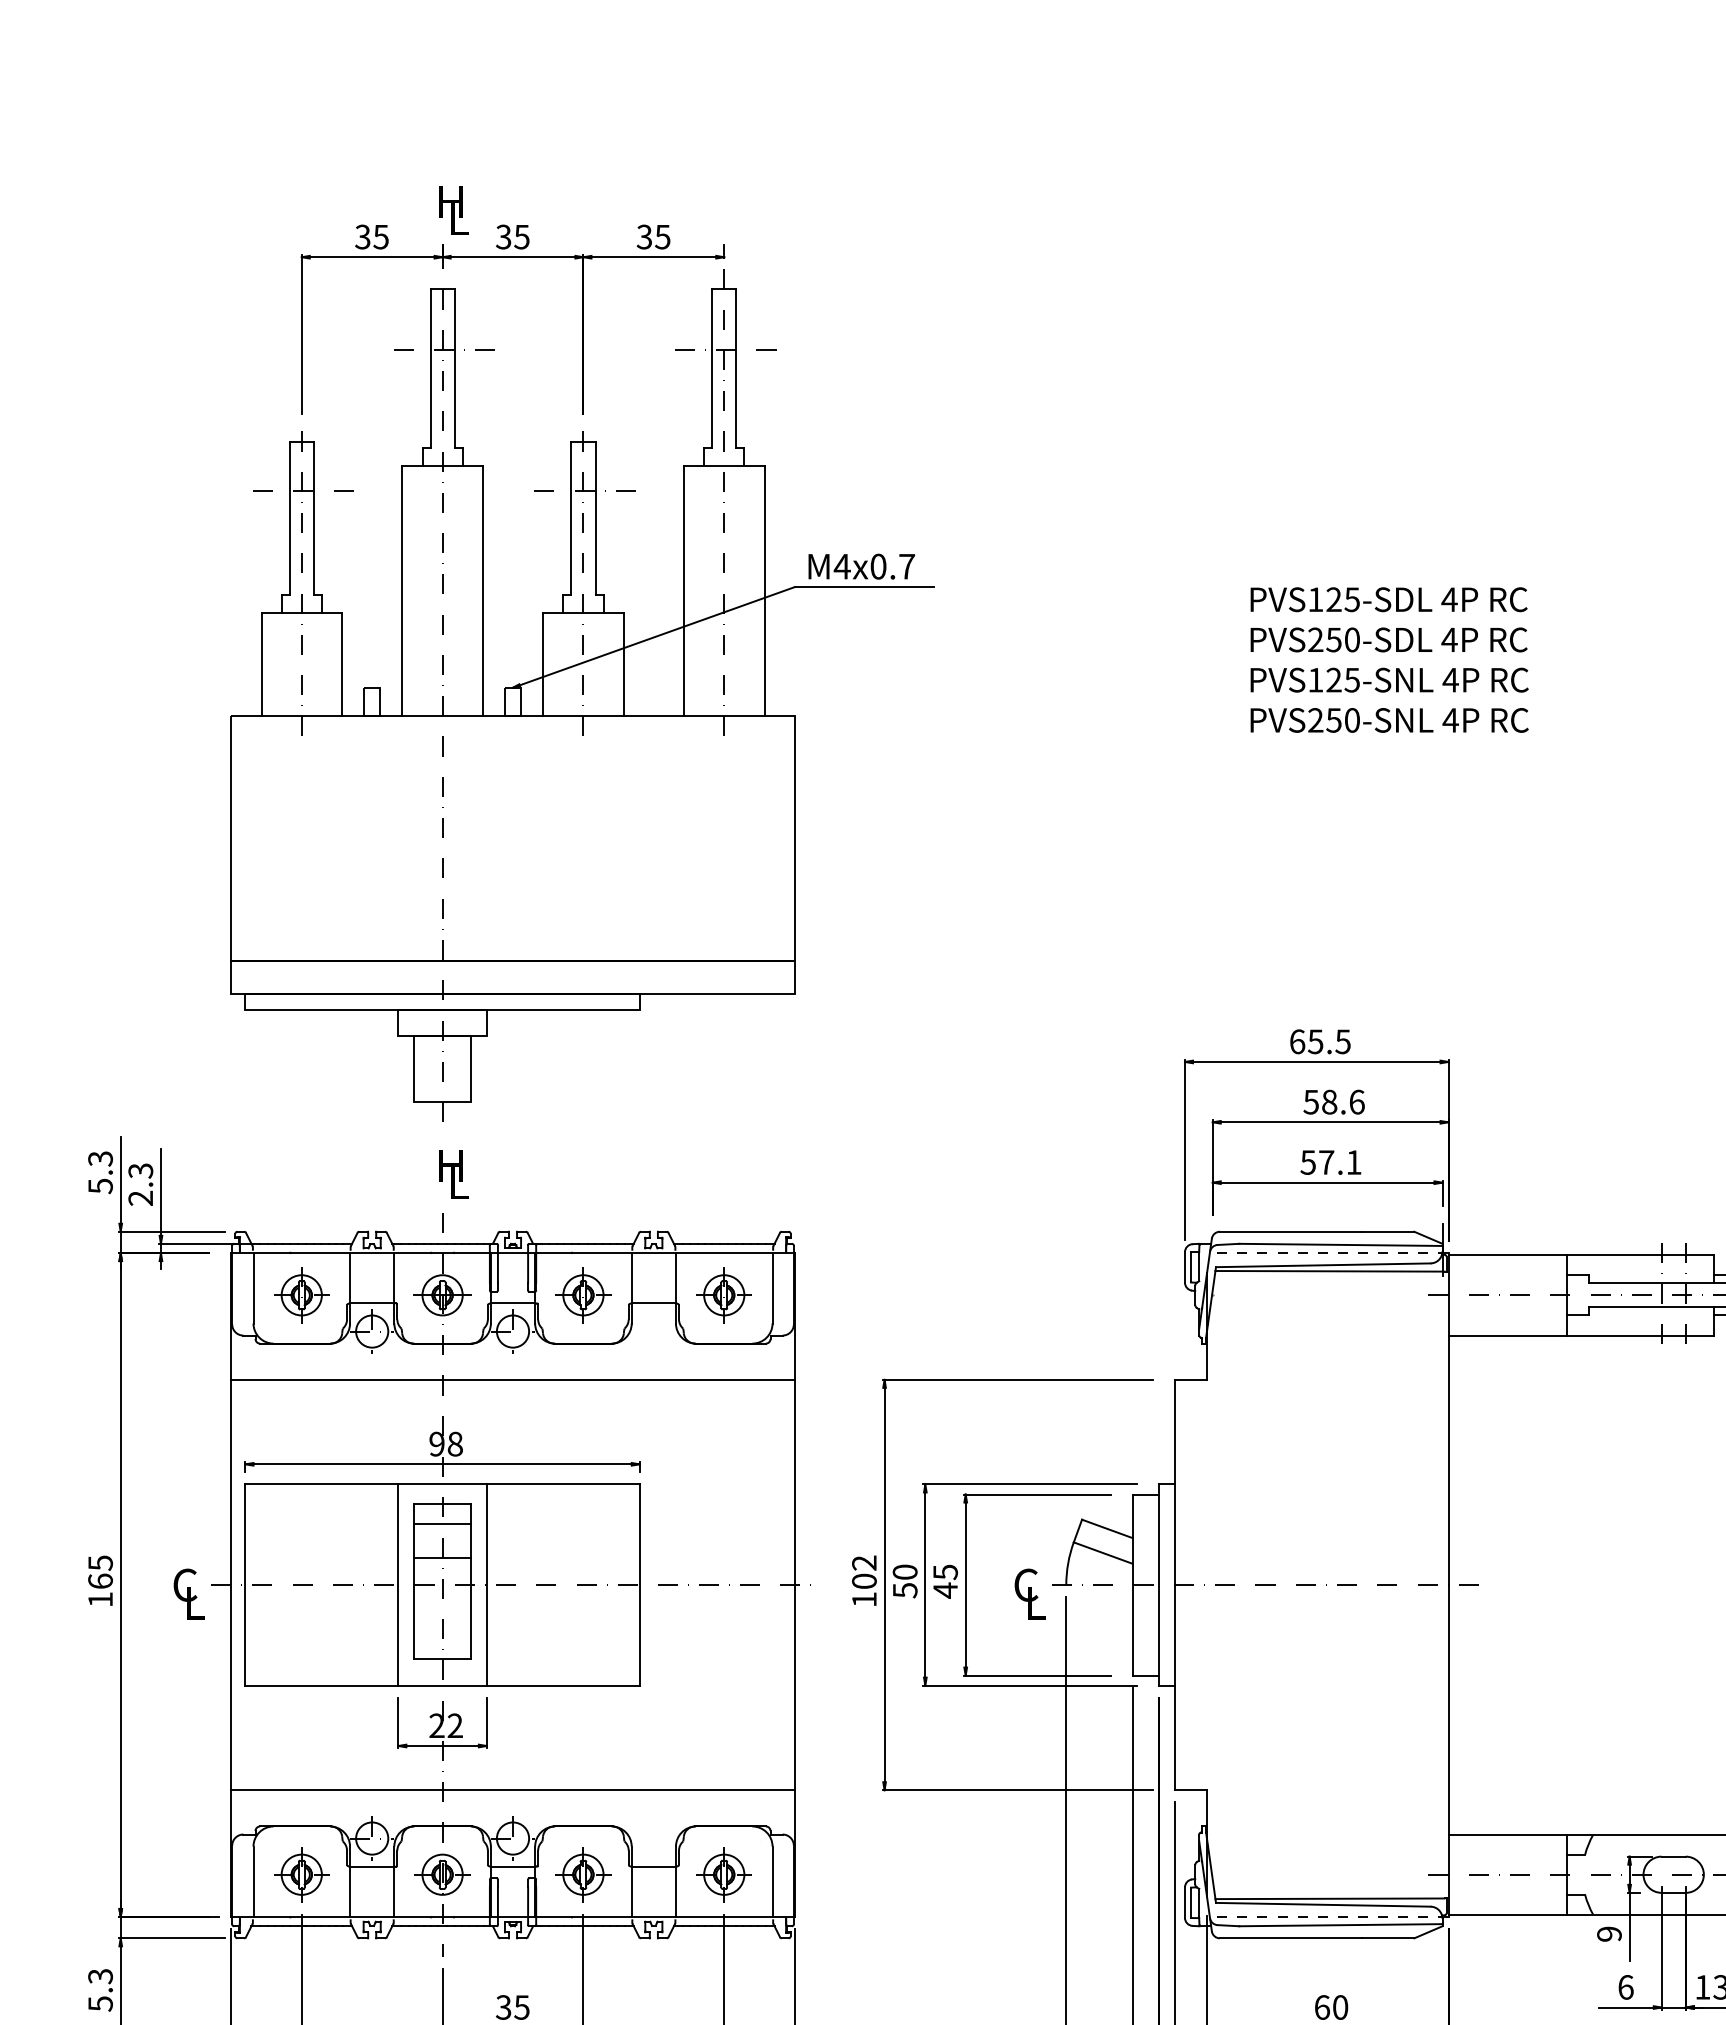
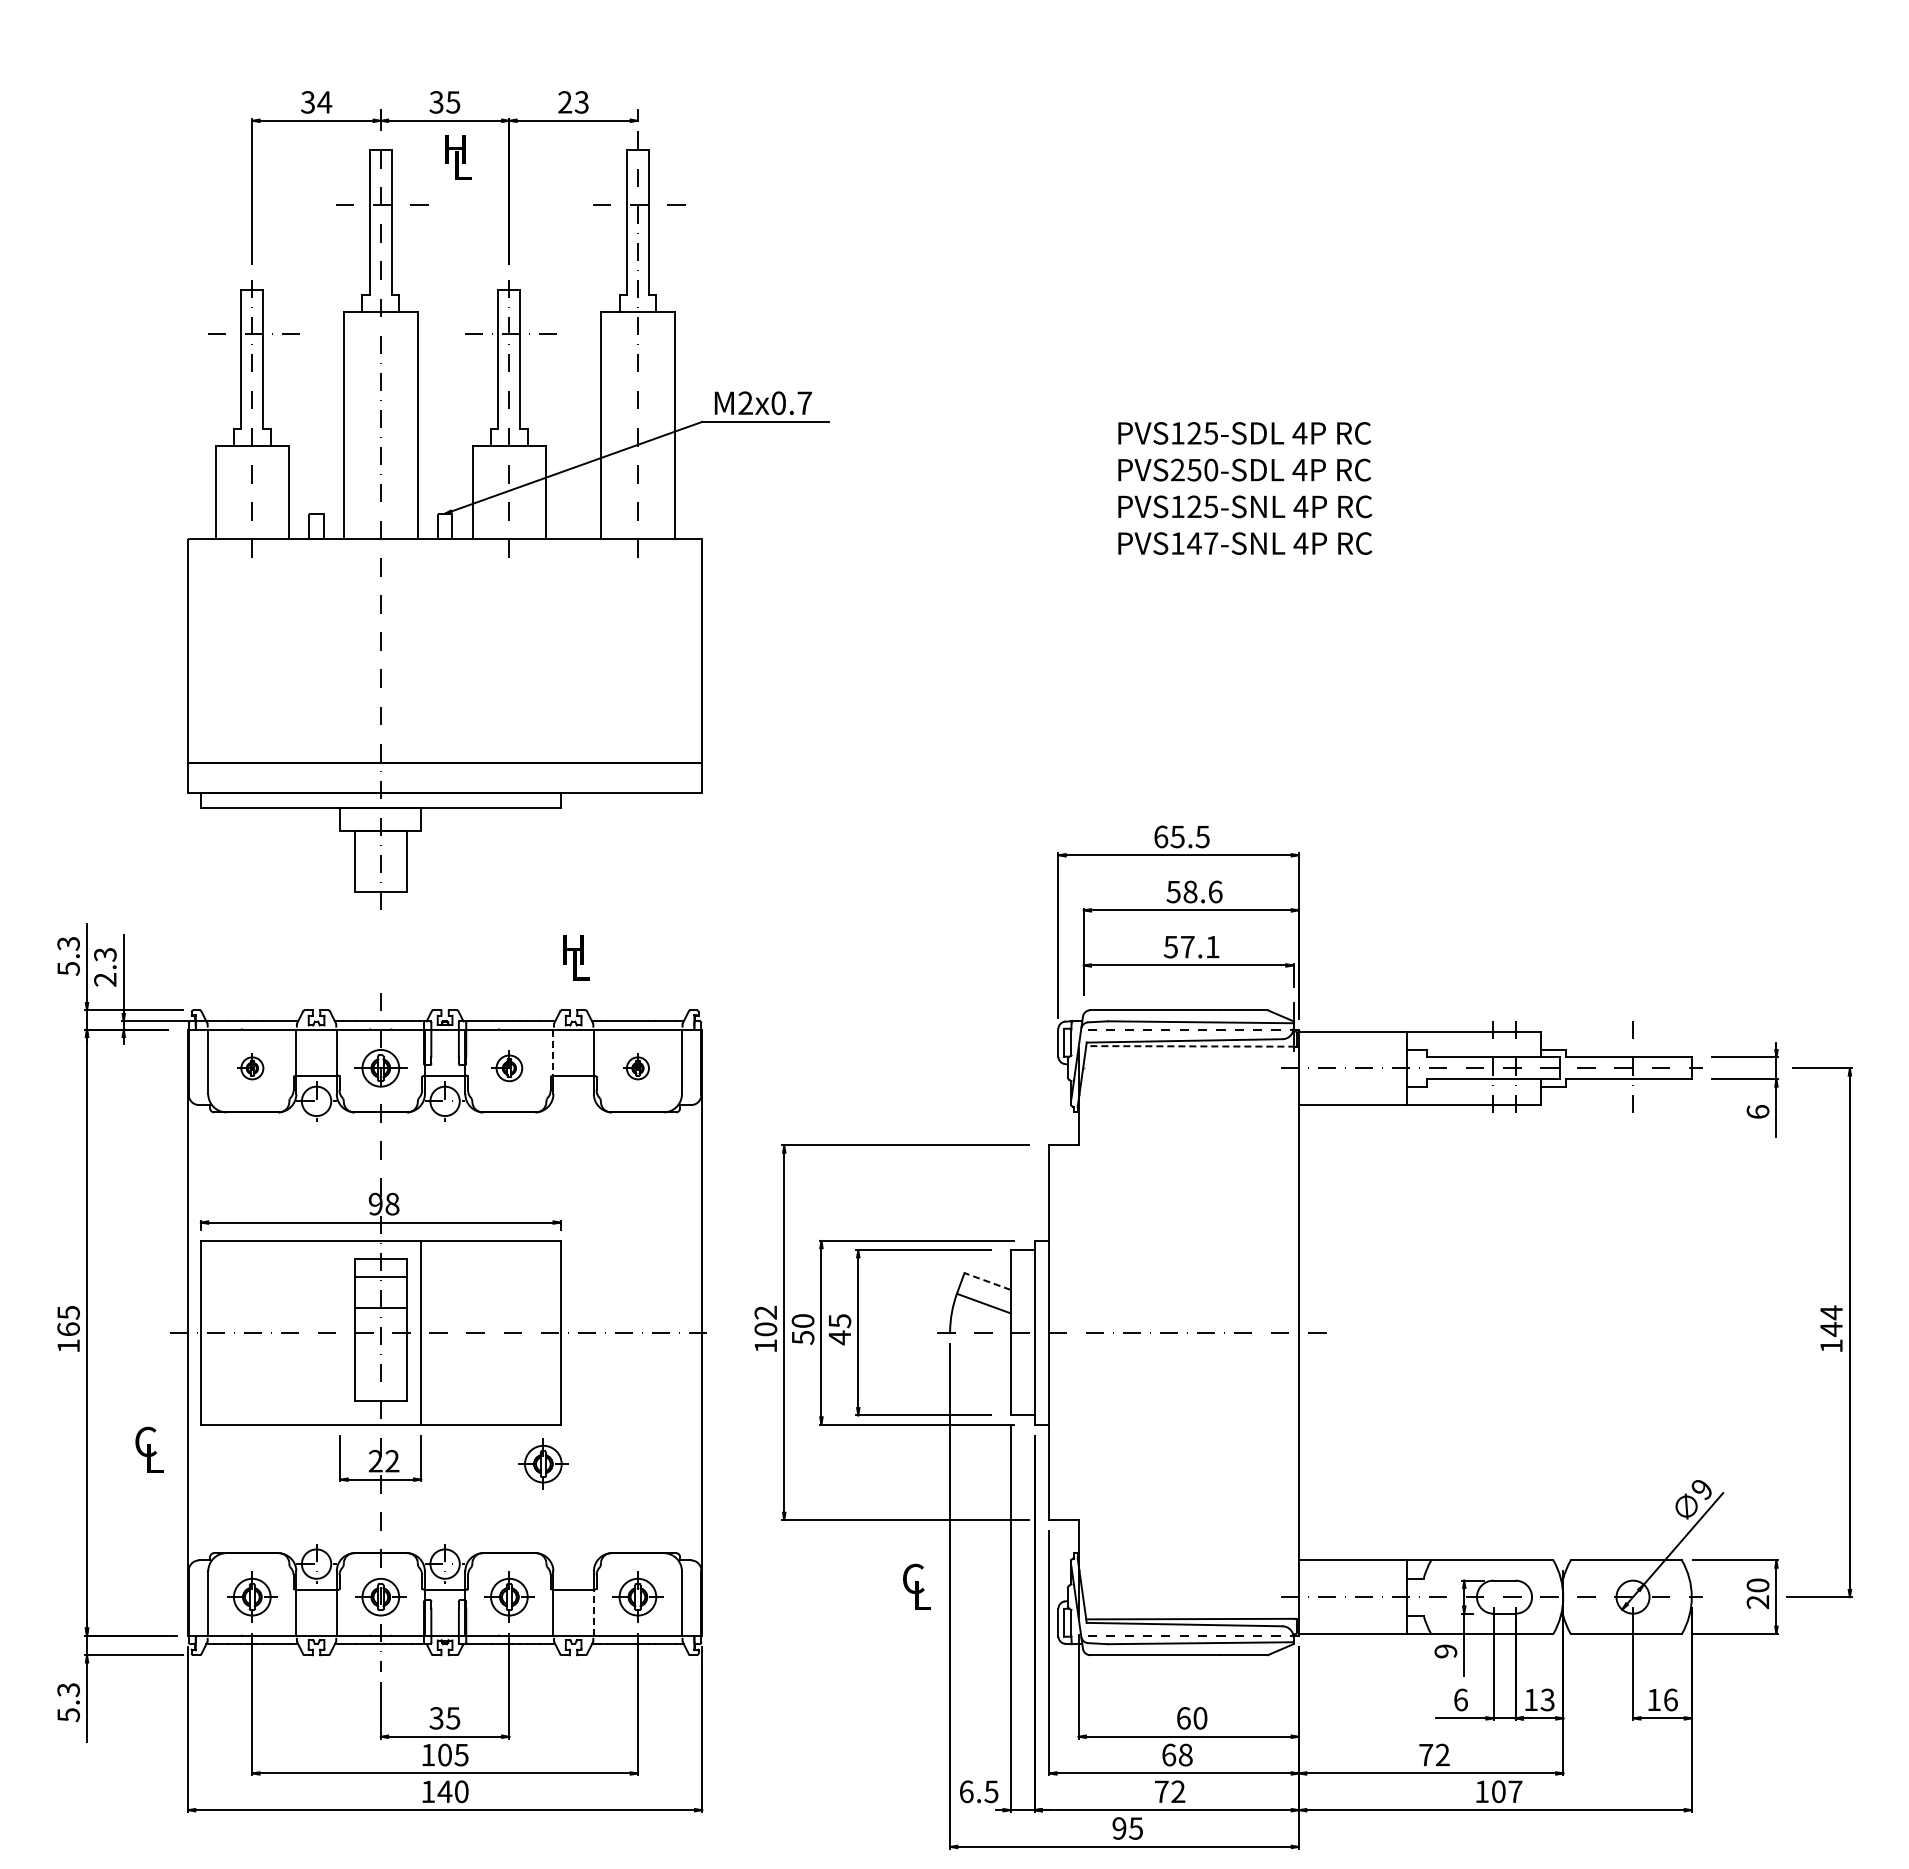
text: (454, 210) -> (458, 157), moved
text: (380, 237) -> (324, 102), 35 -> 34
text: (653, 237) -> (573, 102), 35 -> 23
text: (842, 565) -> (745, 402), M4x0.7 -> M2x0.7
text: (1334, 720) -> (1194, 543), PVS250-SNL -> PVS147-SNL
text: (454, 1173) -> (576, 957), moved
line: (1329, 1271) -> (1190, 1046), solid -> dashed
line: (631, 1278) -> (553, 1052), solid -> dashed
part: (301, 1295) -> (252, 1068), size x0.6
part: (583, 1295) -> (509, 1068), size x0.7
part: (723, 1295) -> (637, 1068), size x0.6
line: (513, 1379) -> (445, 1145), removed
line: (1107, 1528) -> (987, 1281), solid -> dashed
line: (398, 1584) -> (340, 1332), removed
text: (189, 1593) -> (149, 1449), moved
text: (1029, 1593) -> (916, 1586), moved
part: (620, 1728) -> (543, 1463), added
line: (513, 1790) -> (445, 1520), removed
line: (675, 1891) -> (593, 1612), solid -> dashed

